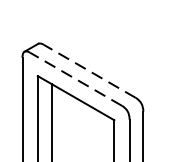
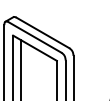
line: (89, 70) -> (42, 32), dashed -> solid
line: (75, 79) -> (34, 37), dashed -> solid

